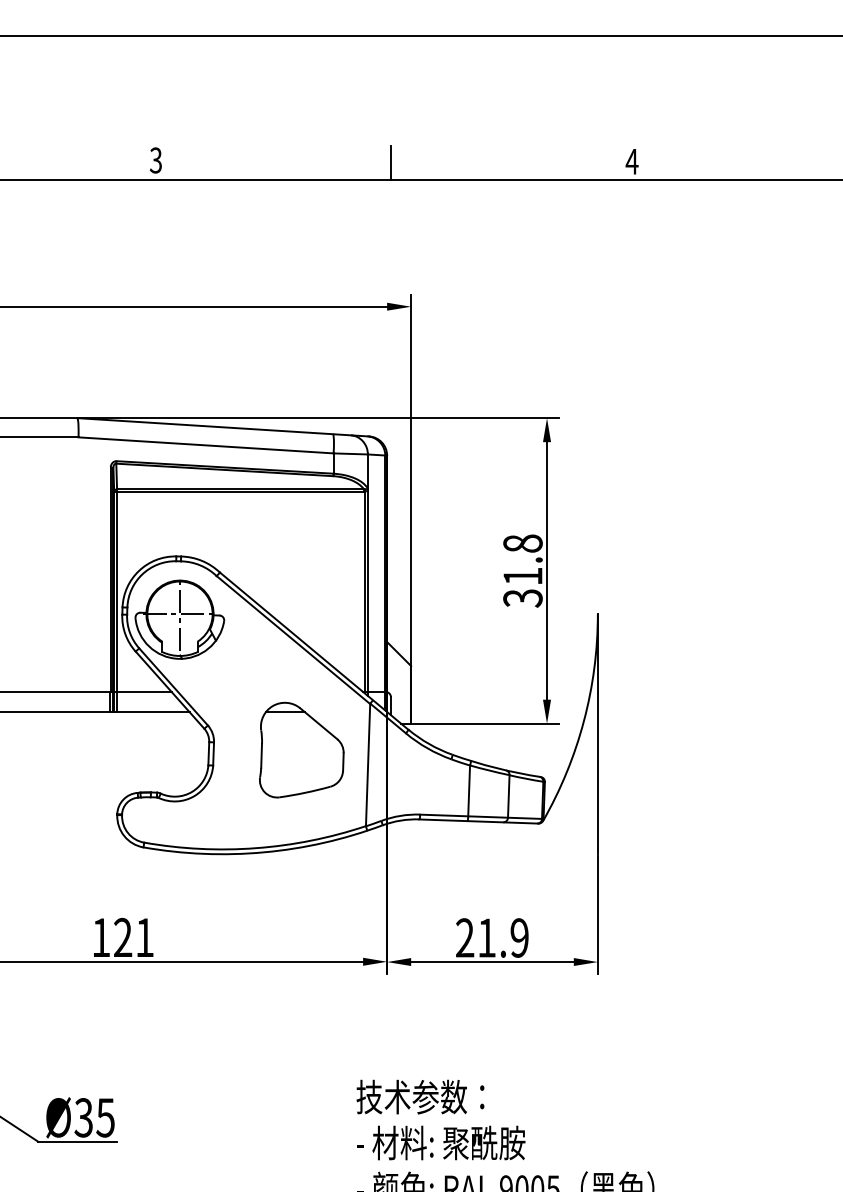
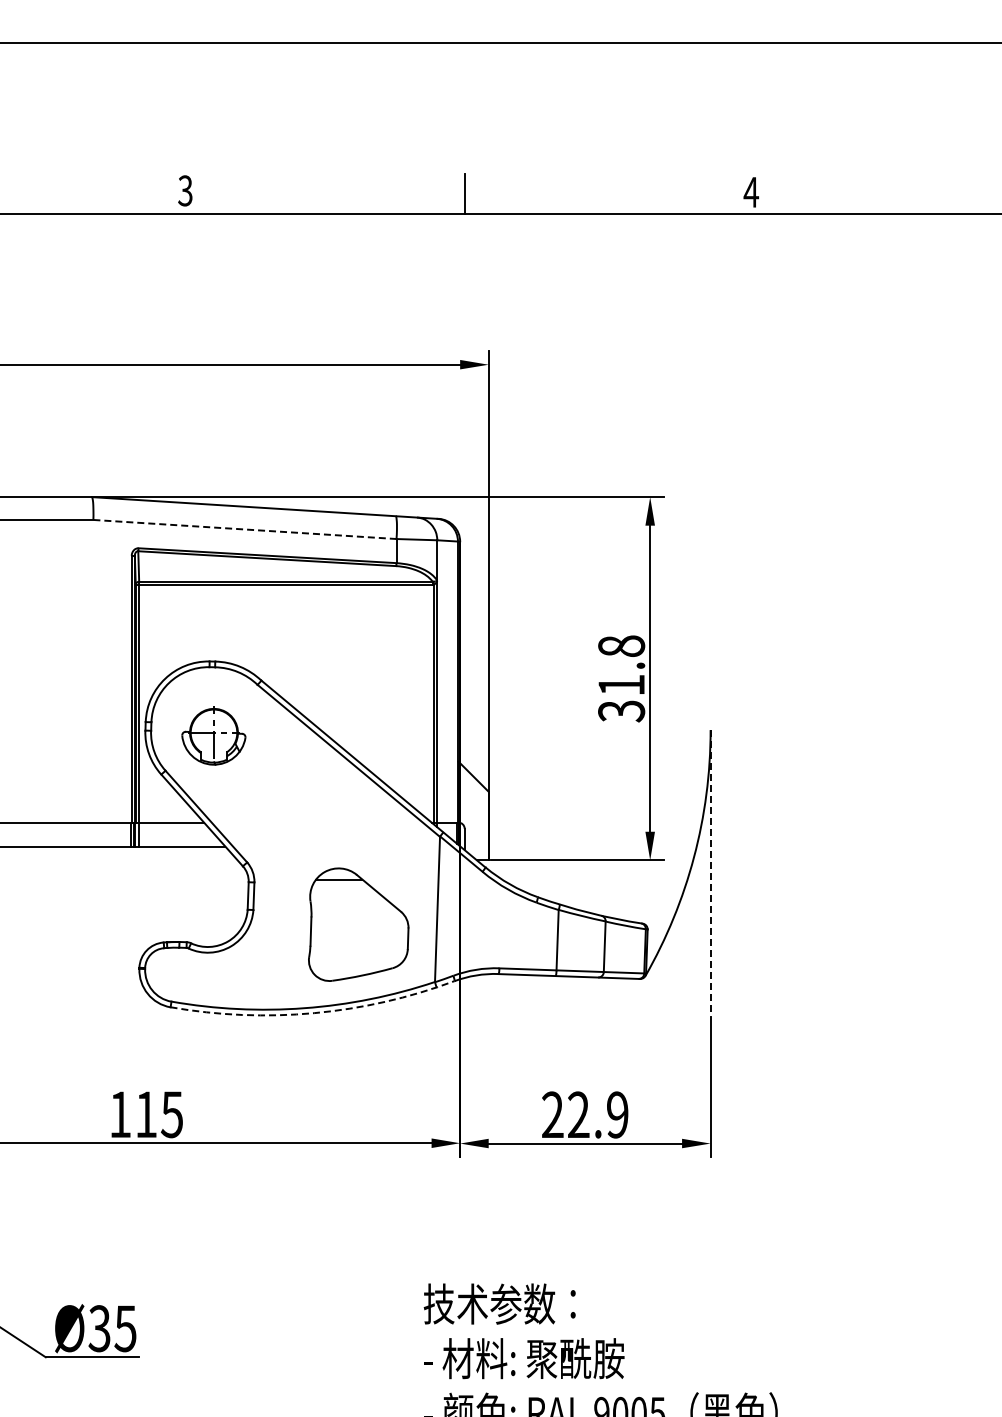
line: (205, 445) -> (244, 529), solid -> dashed
part: (179, 619) -> (213, 736), size x0.6
line: (597, 733) -> (710, 872), solid -> dashed
part: (301, 749) -> (358, 924), moved
arc: (264, 852) -> (314, 1013), solid -> dashed
text: (133, 937) -> (158, 1114), 121 -> 115
text: (486, 937) -> (578, 1114), 21.9 -> 22.9

